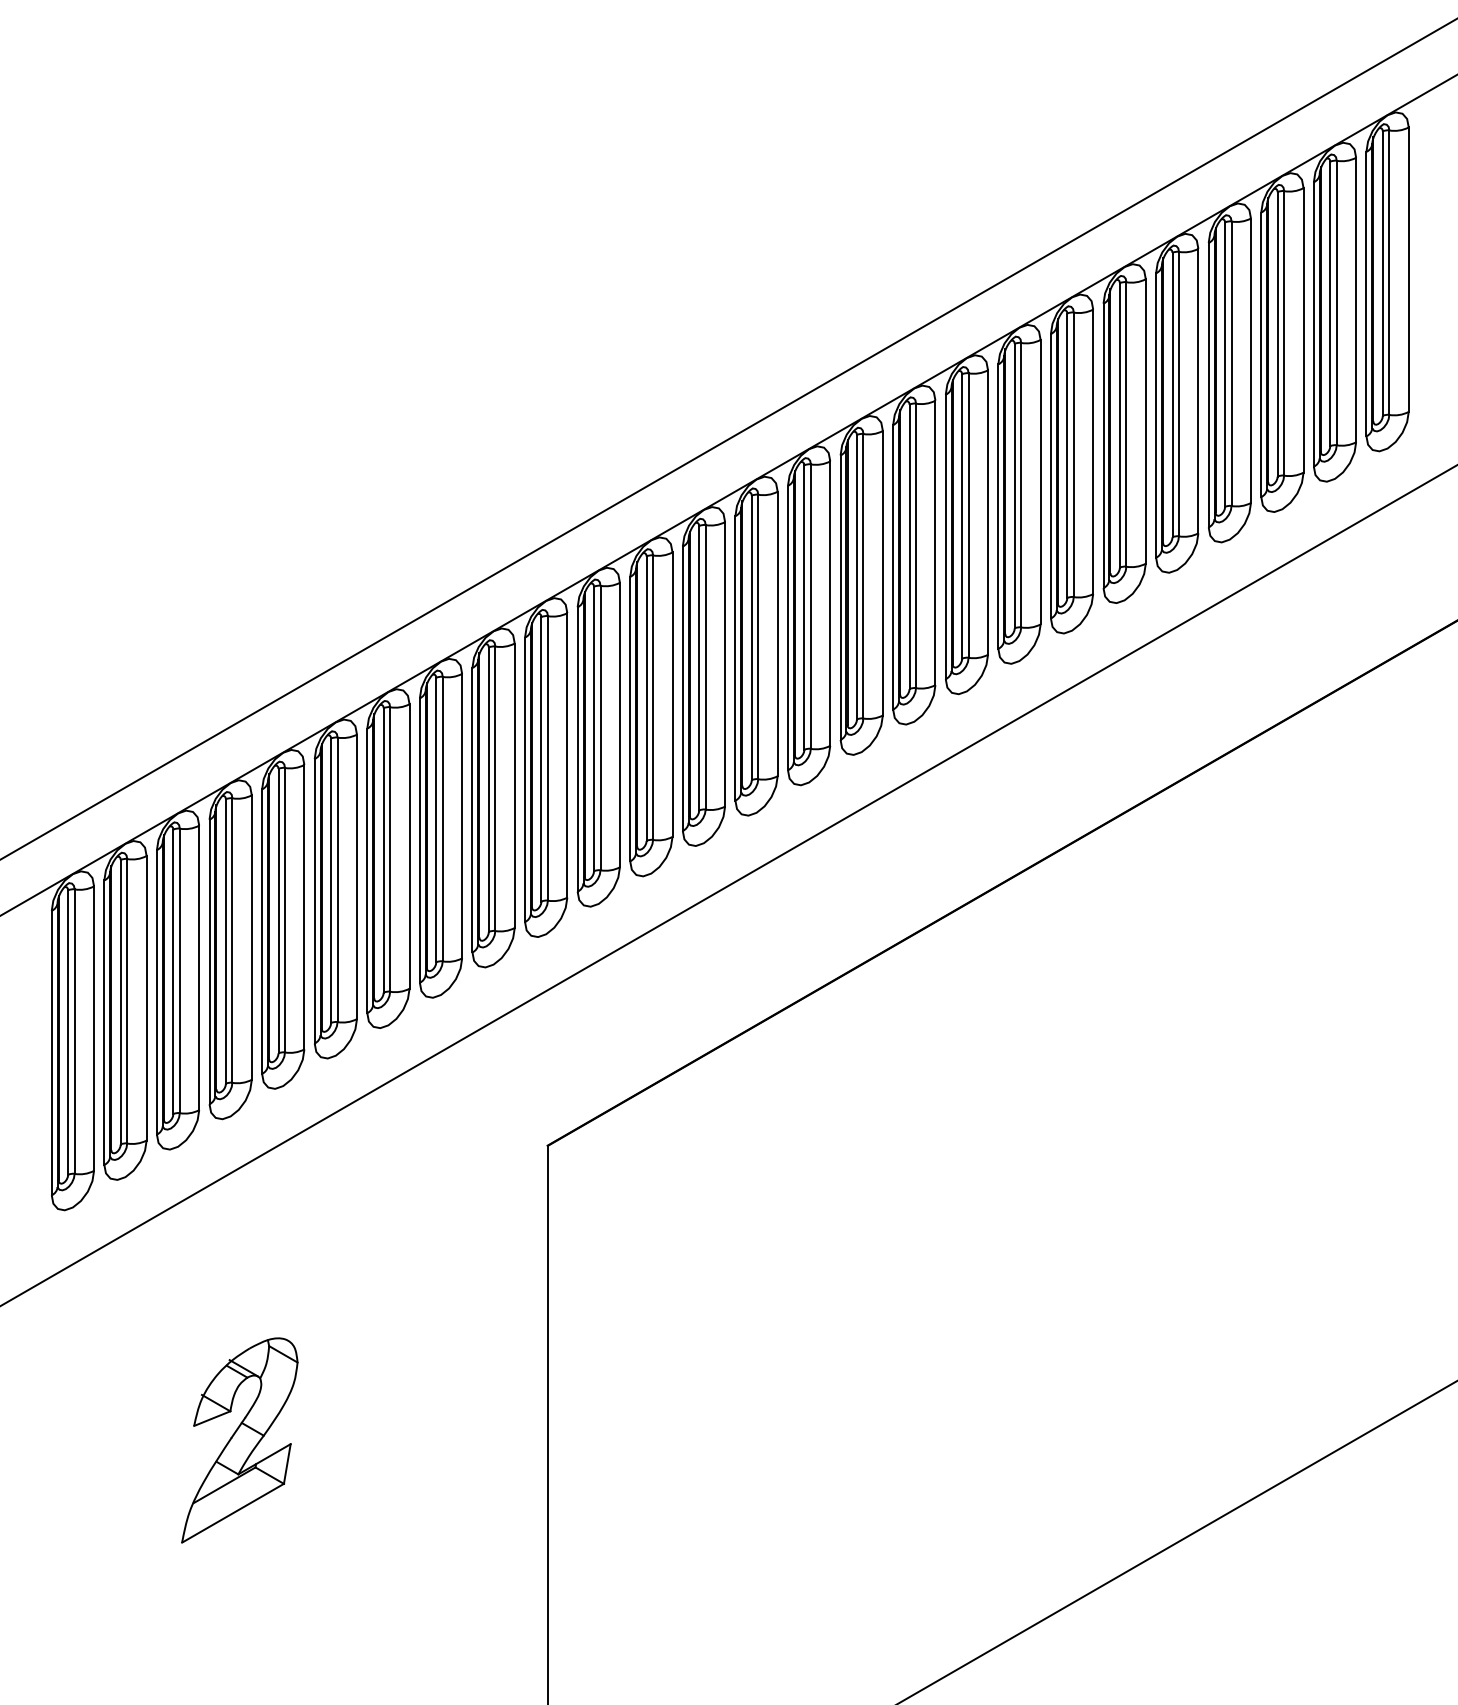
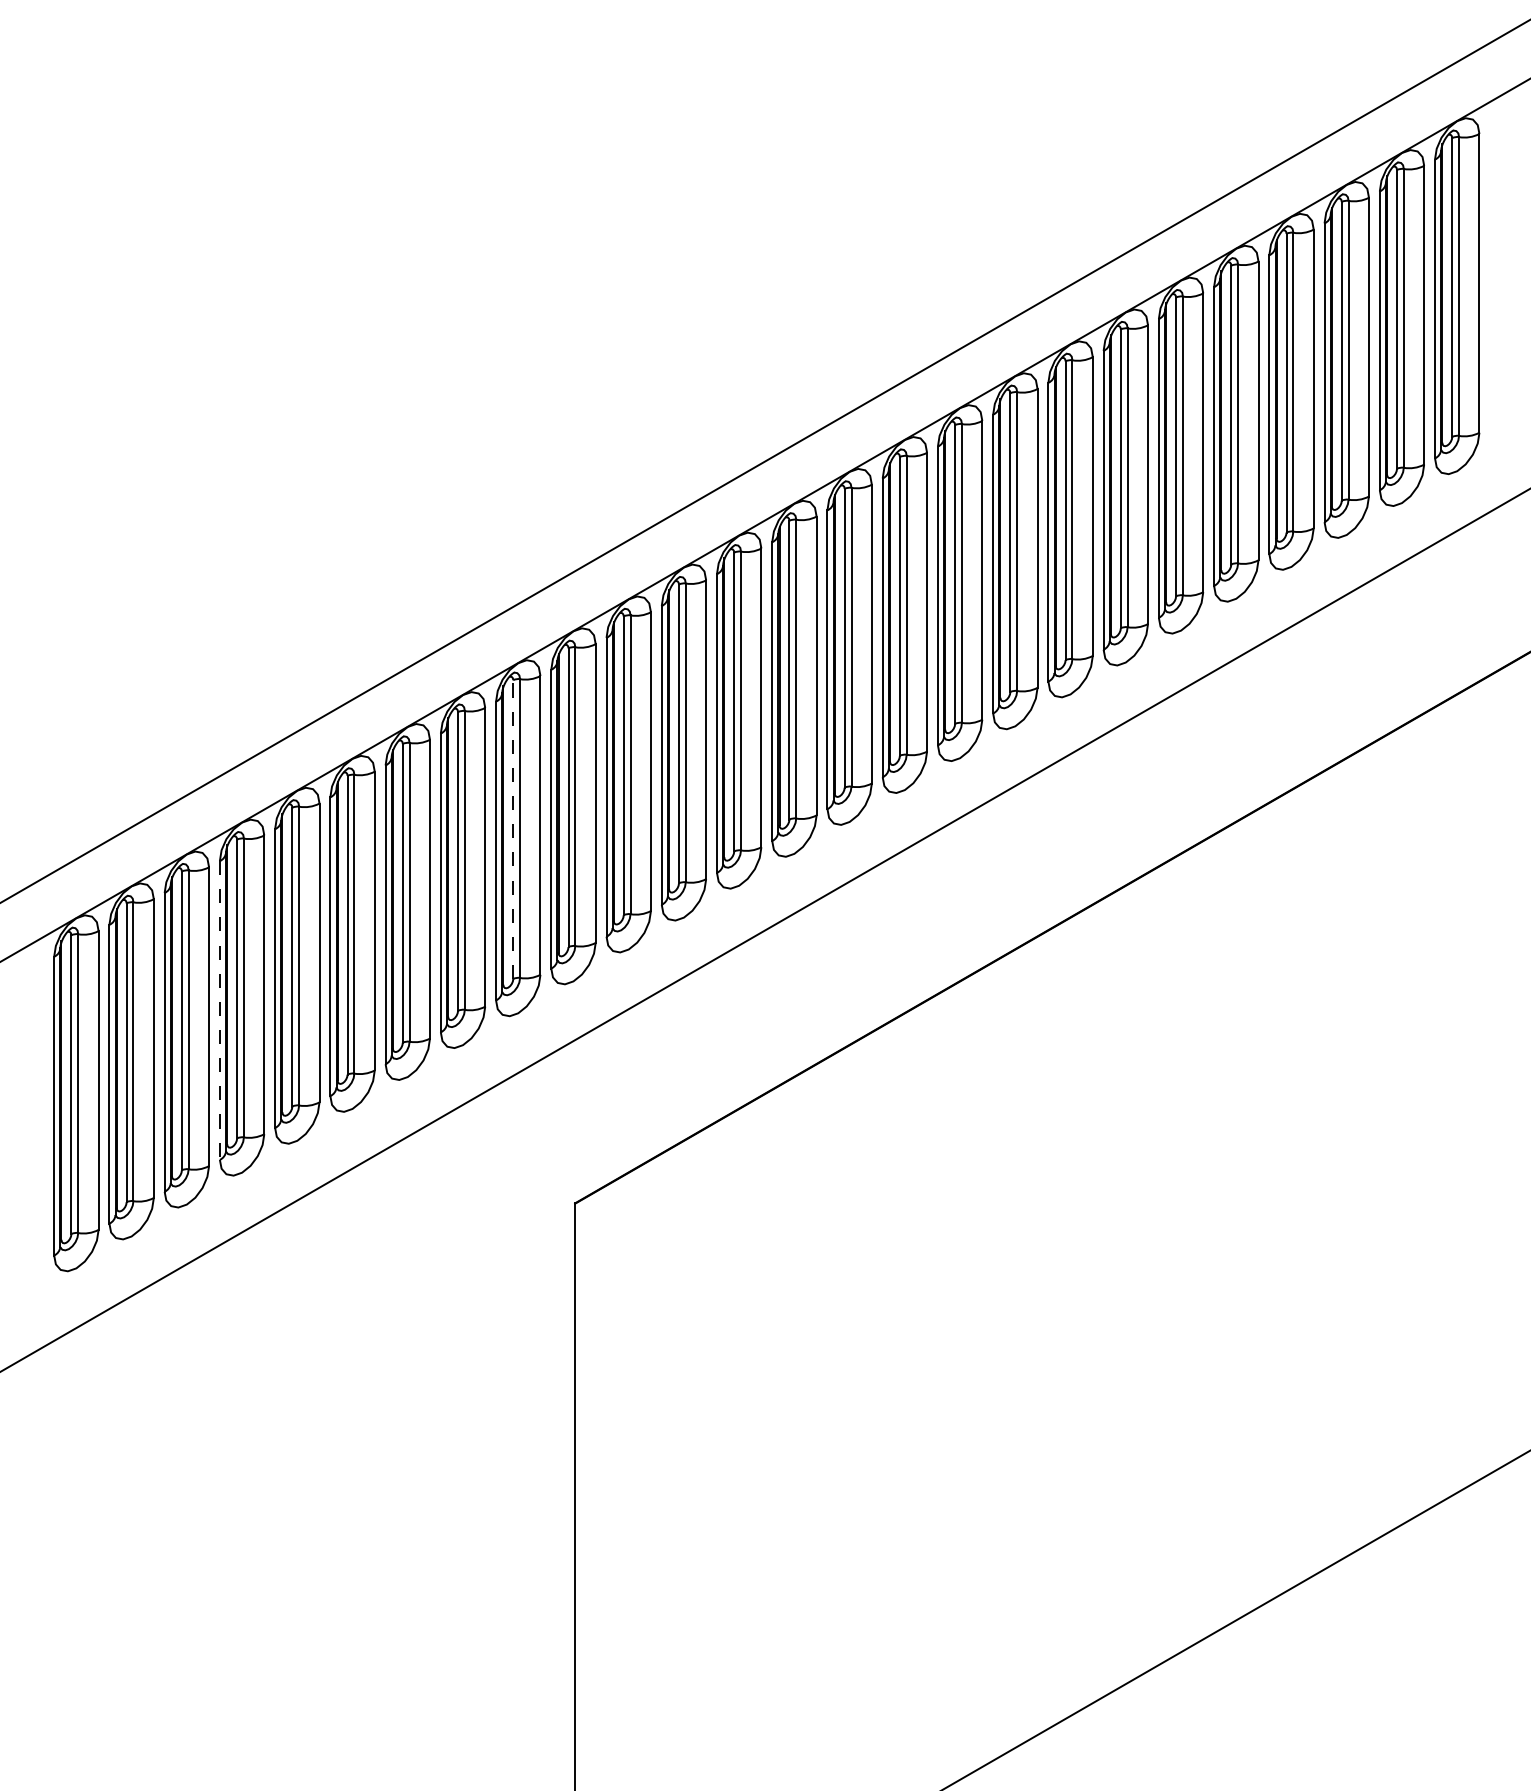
line: (489, 789) -> (513, 829), solid -> dashed
line: (209, 961) -> (219, 1010), solid -> dashed
part: (239, 1439) -> (251, 1512), removed

